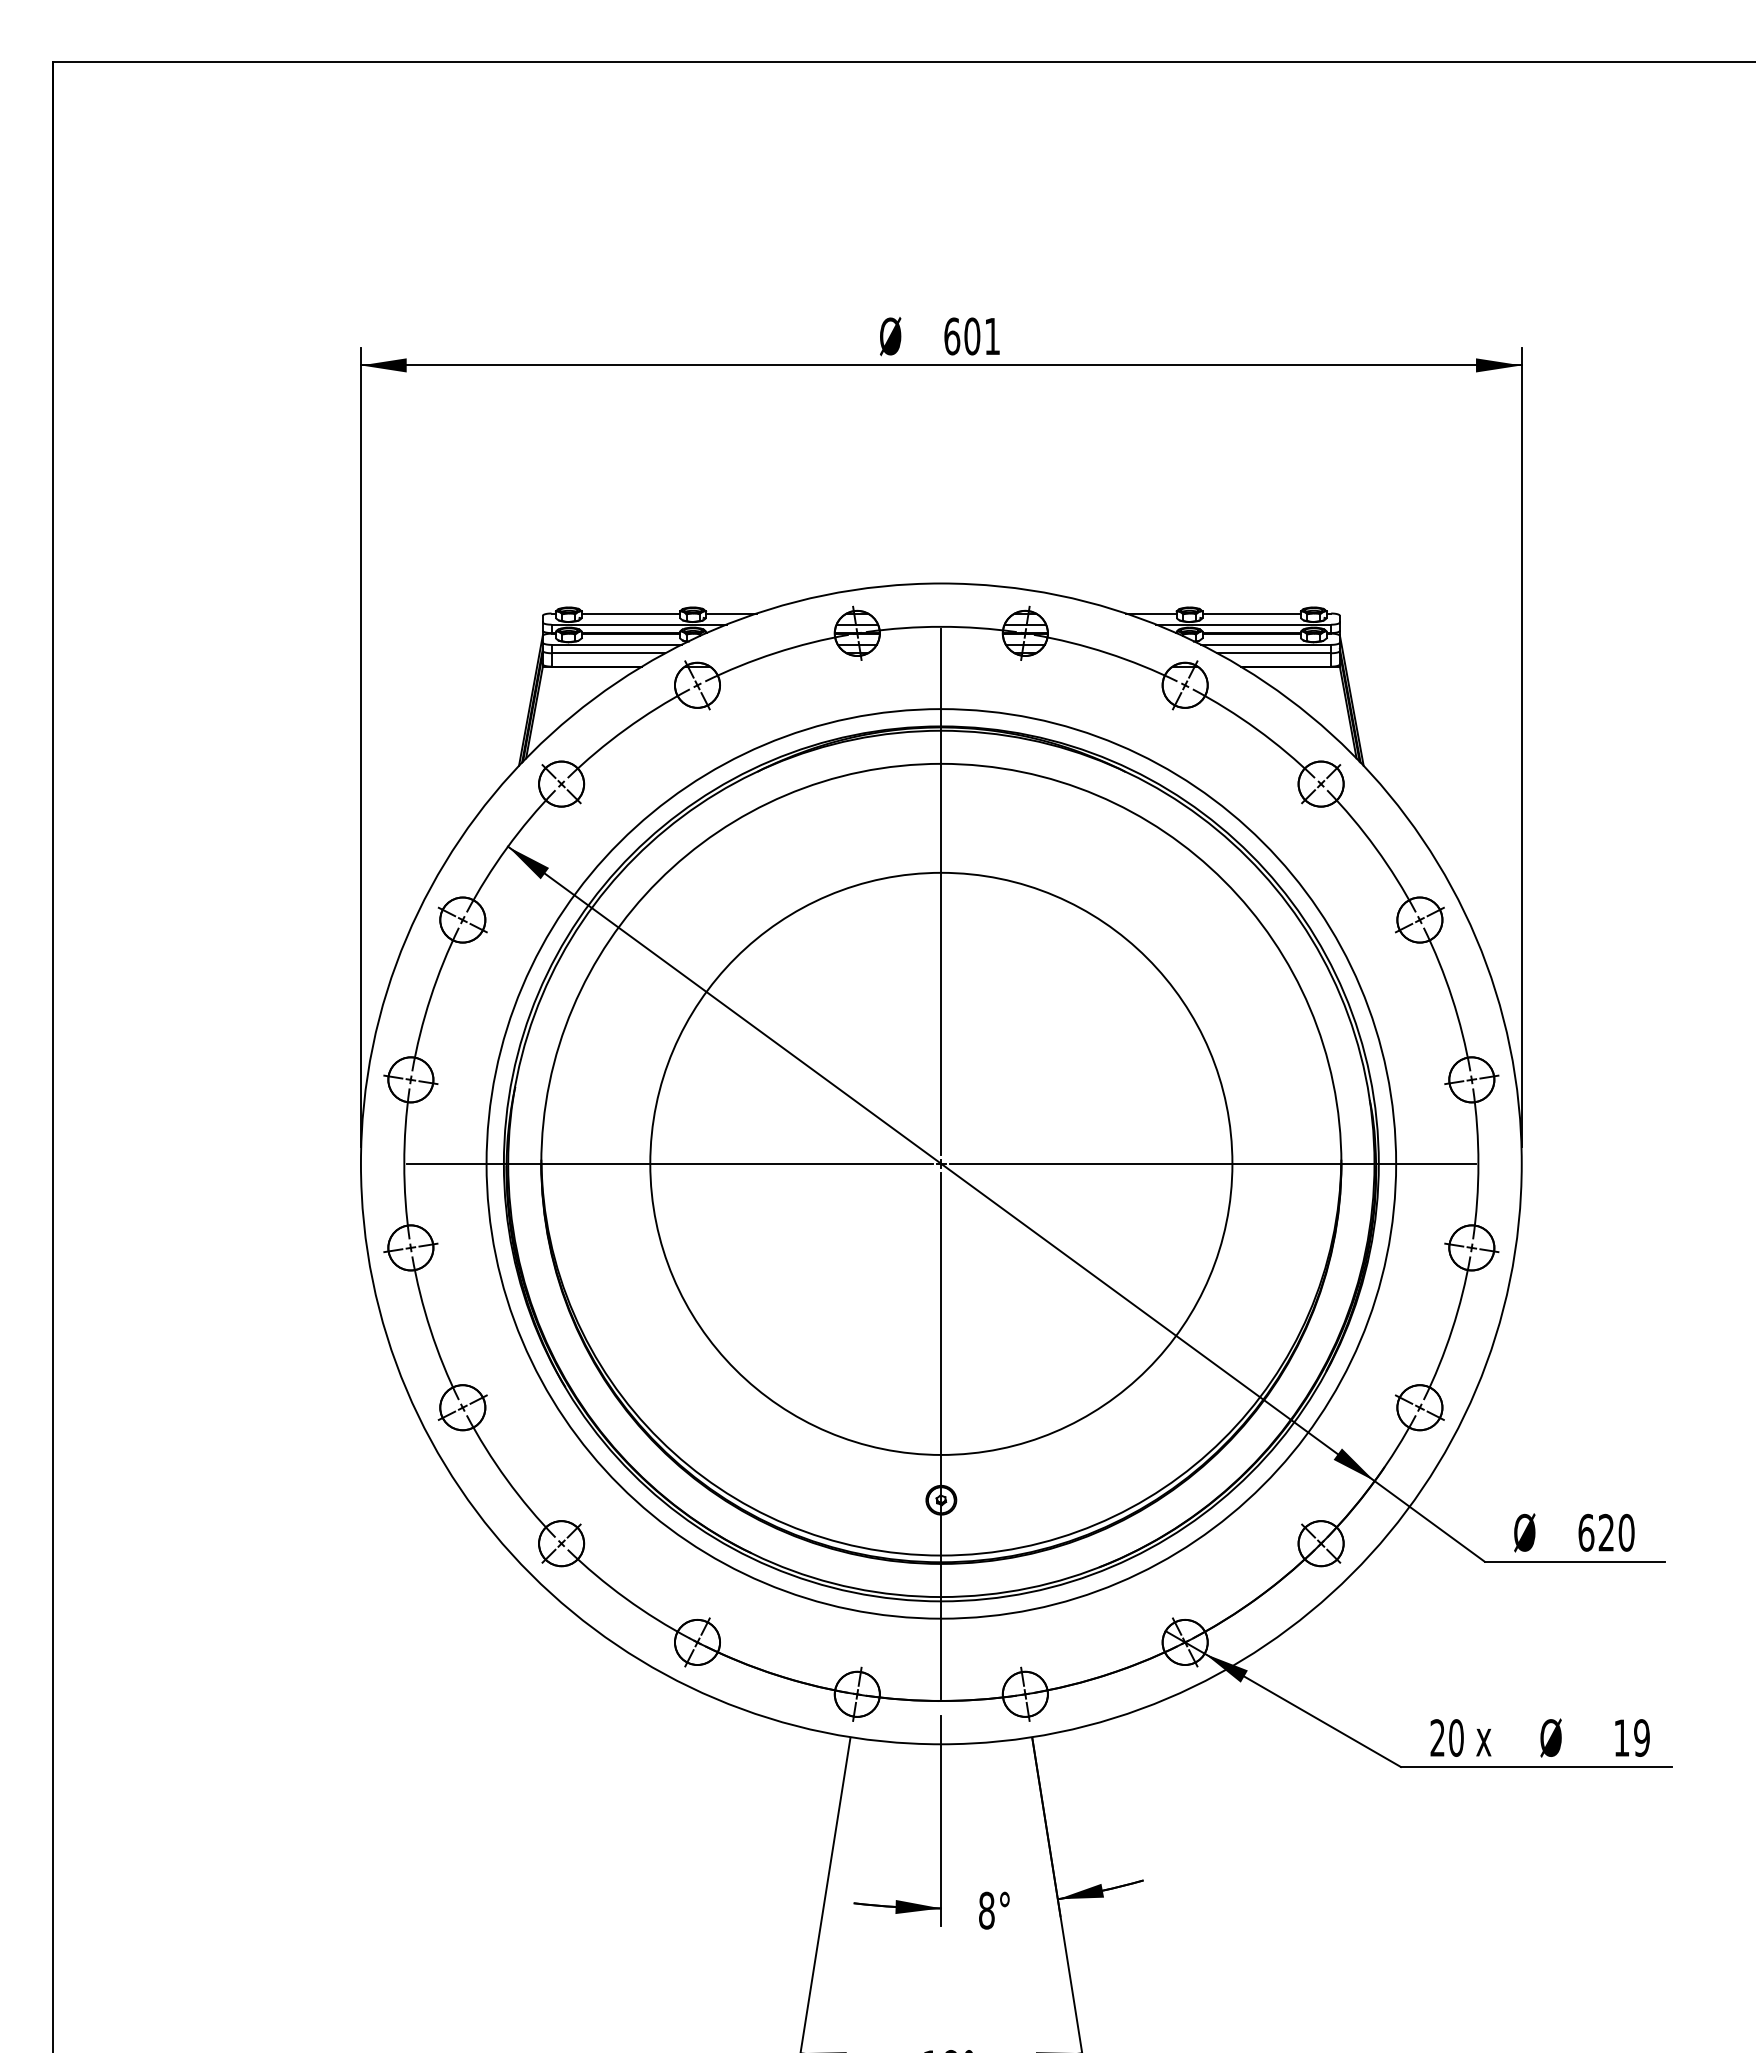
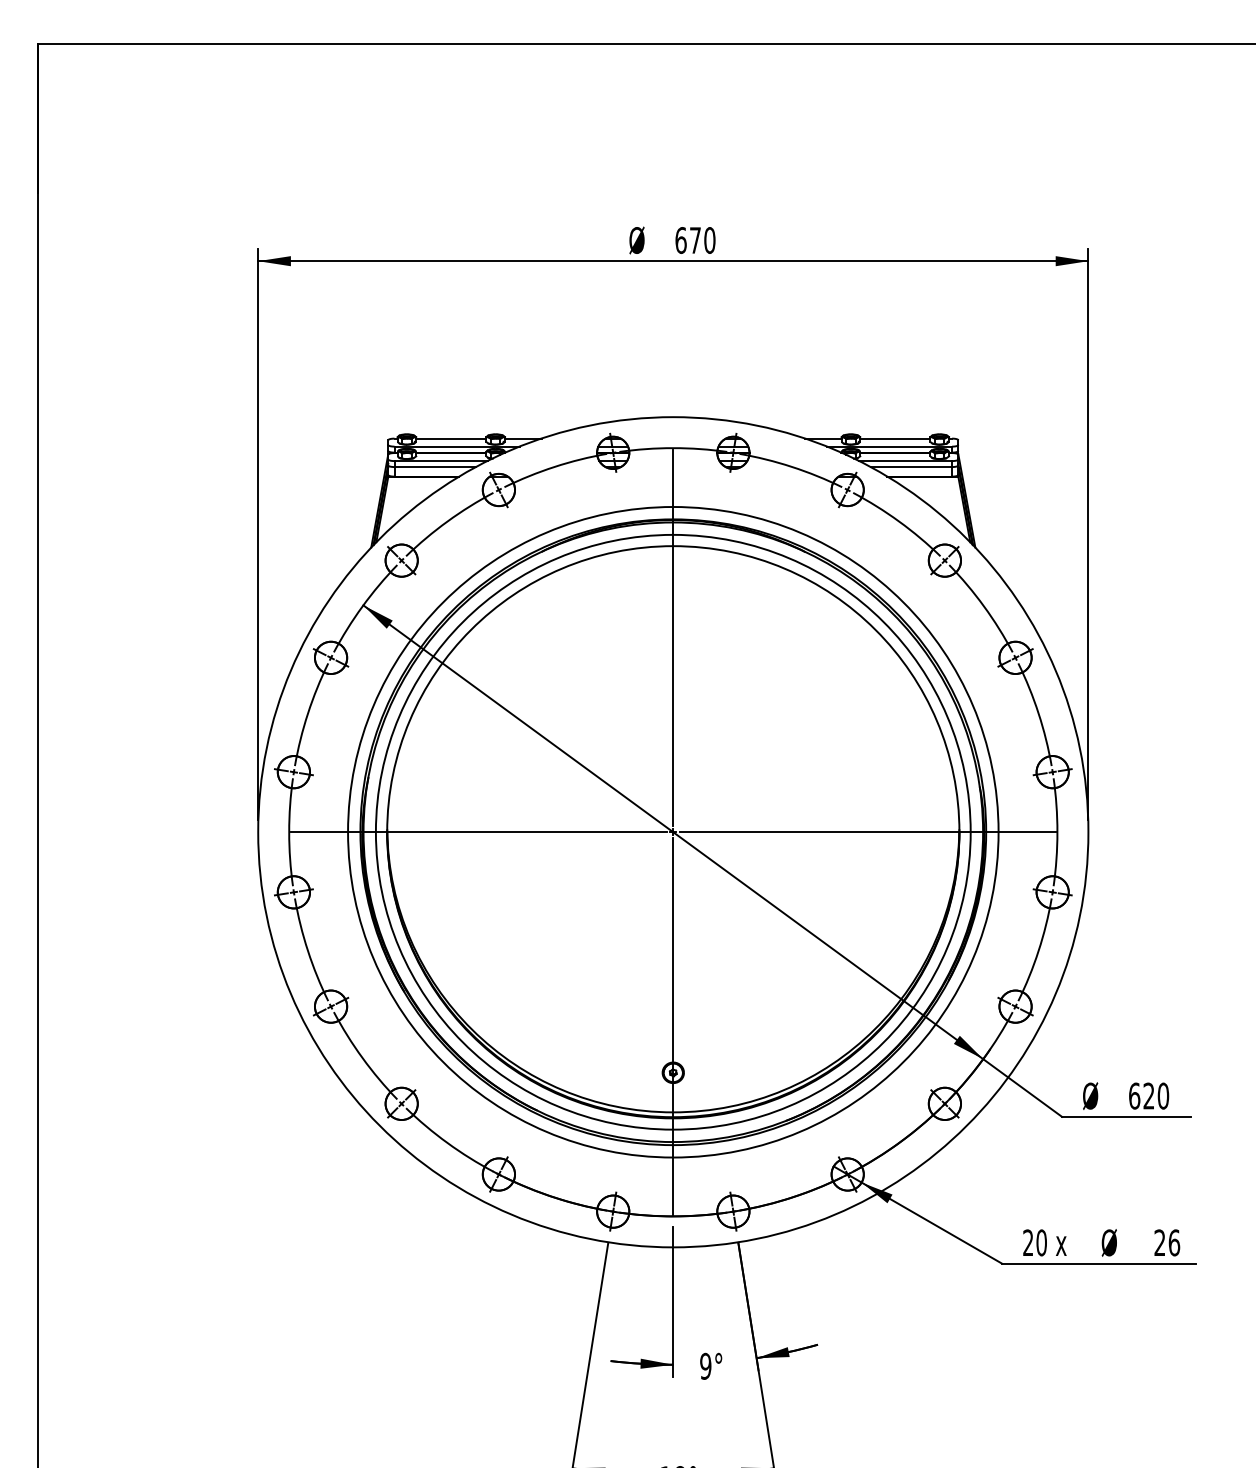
text: (982, 336) -> (702, 240), 601 -> 670
circle: (941, 1163) -> (673, 831), size x1.43
text: (1632, 1737) -> (1167, 1242), 19 -> 26
text: (986, 1910) -> (705, 1366), 8° -> 9°

